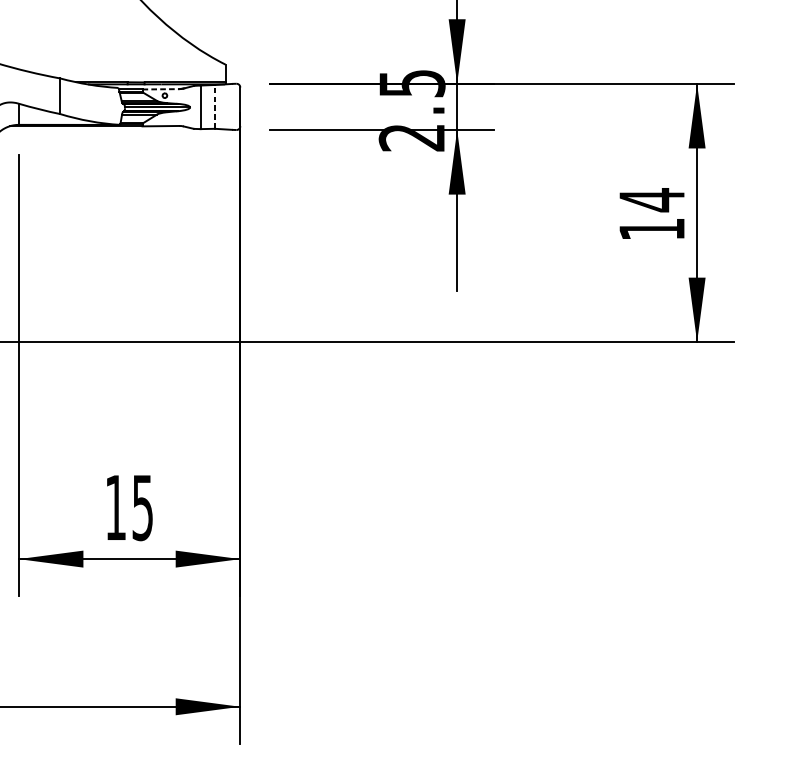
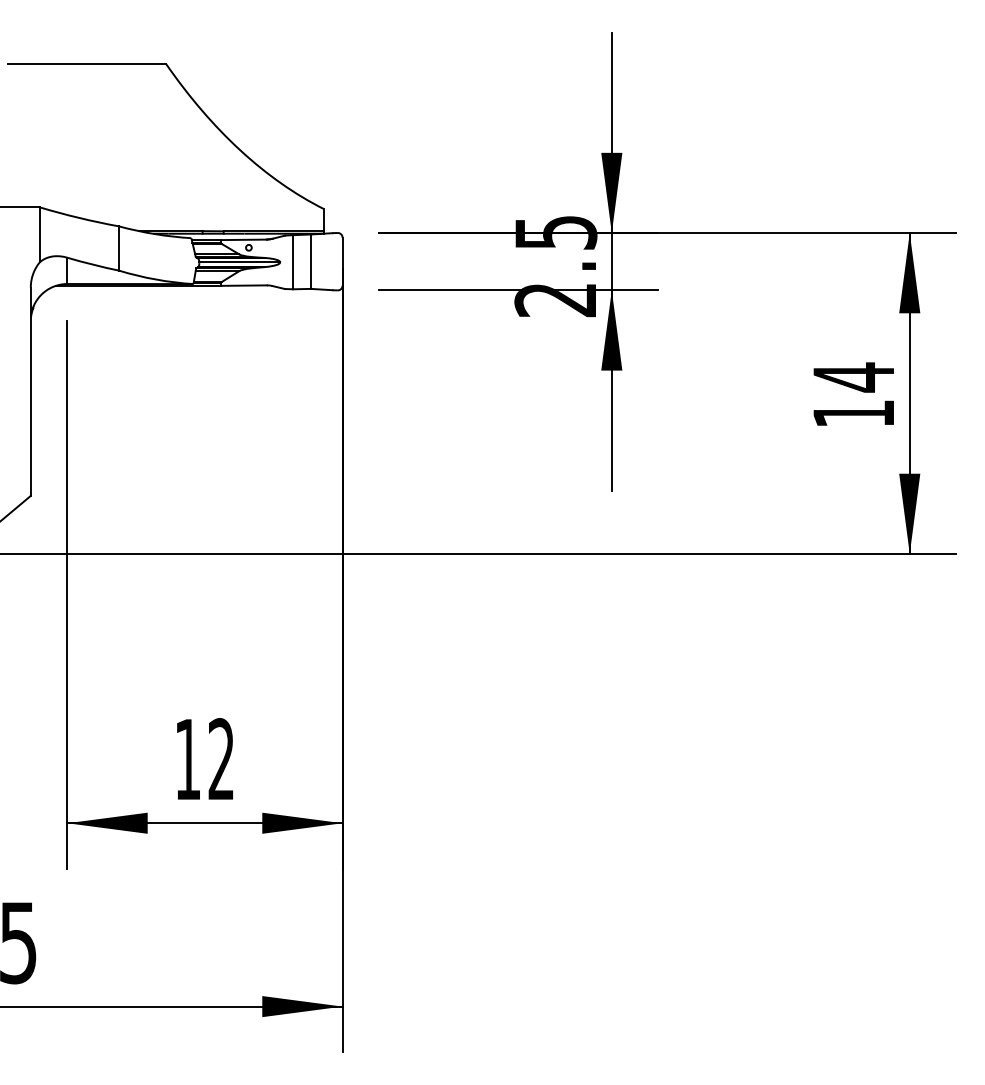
line: (160, 89) -> (243, 239), dashed -> solid
line: (215, 106) -> (311, 261), dashed -> solid
text: (142, 507) -> (220, 759), 15 -> 12

